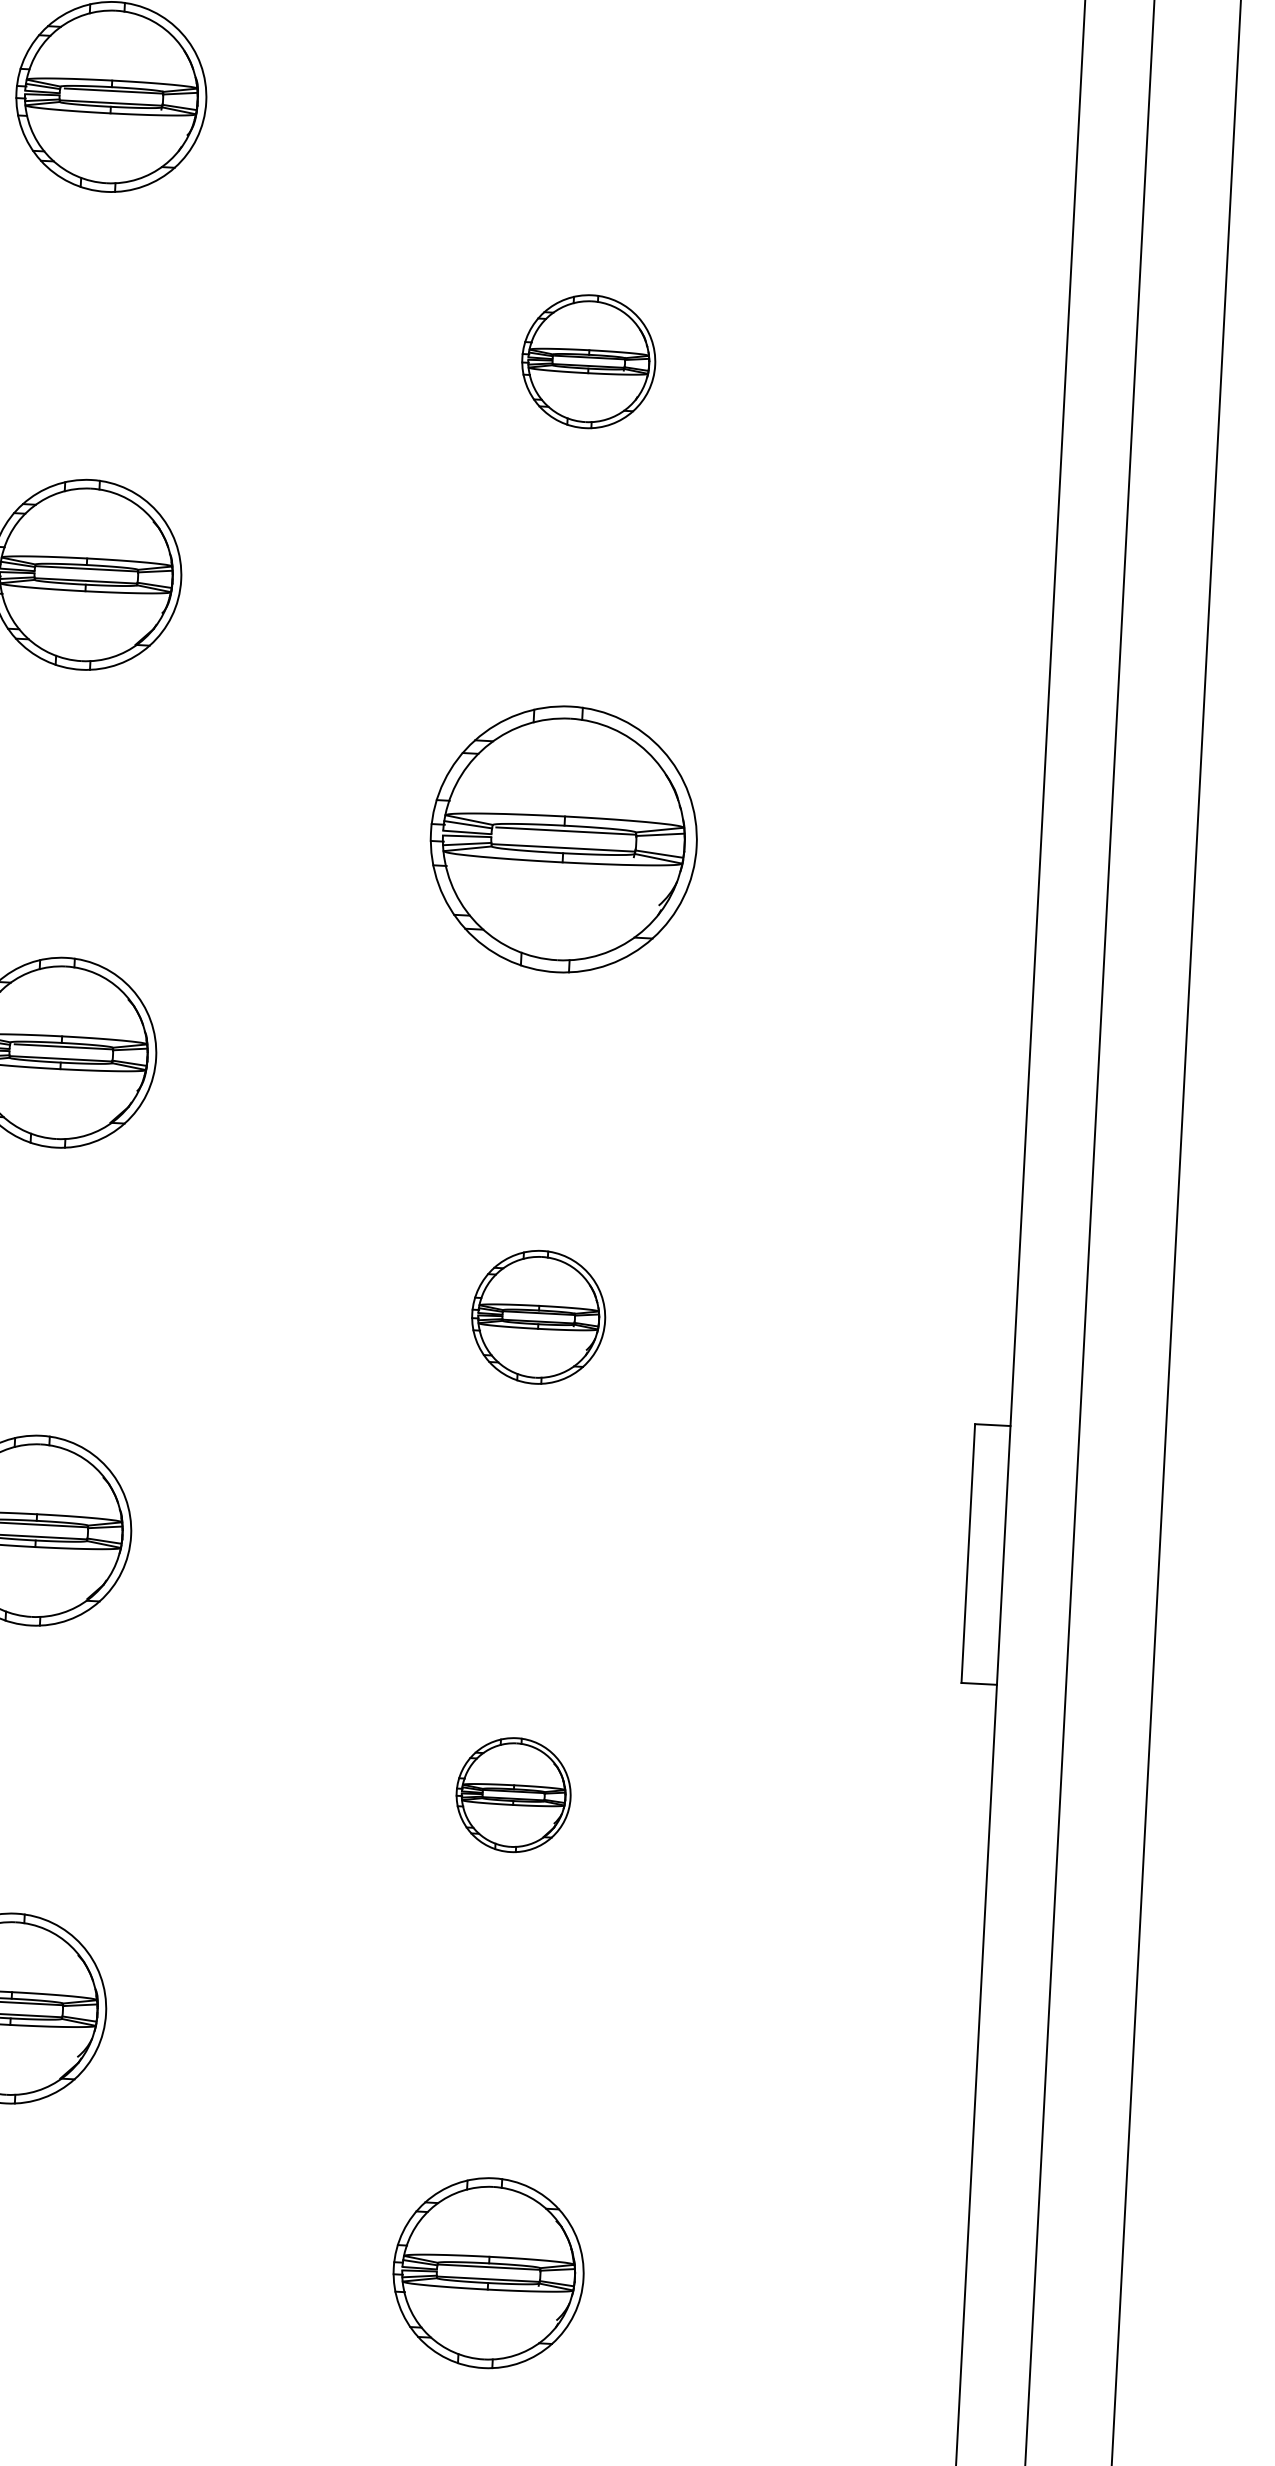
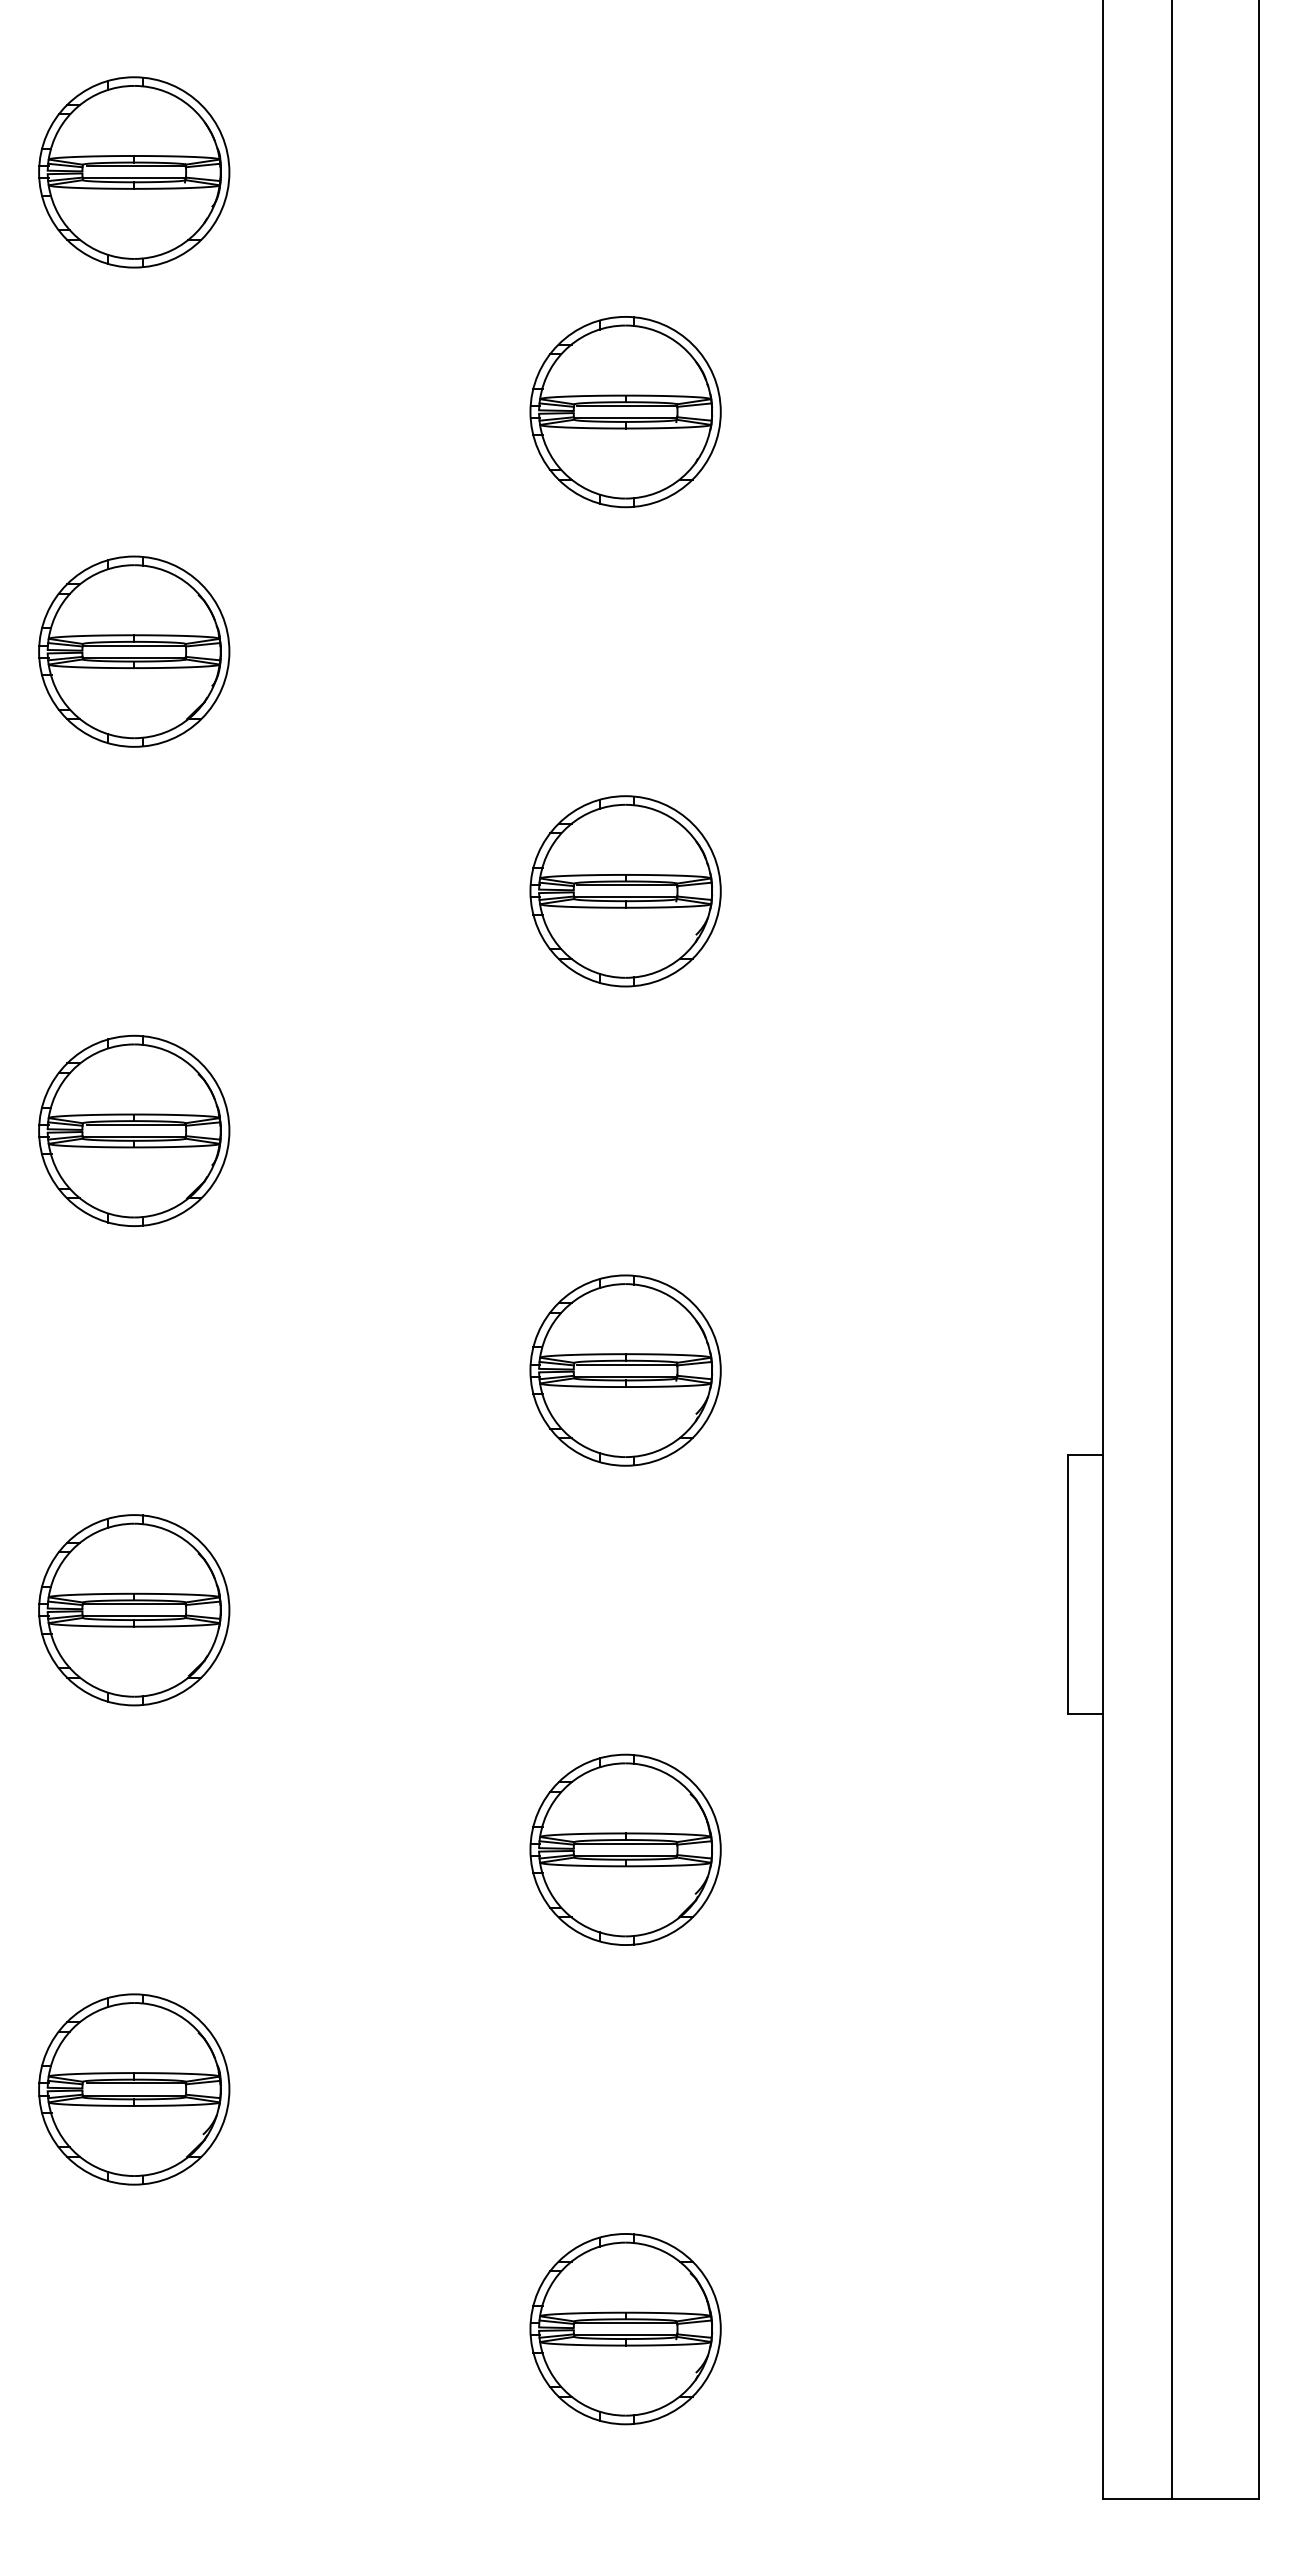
part: (588, 362) -> (625, 412), size x1.43
part: (563, 839) -> (625, 891), size x0.71
part: (538, 1317) -> (625, 1370), size x1.43
part: (513, 1794) -> (625, 1849), size x1.67

